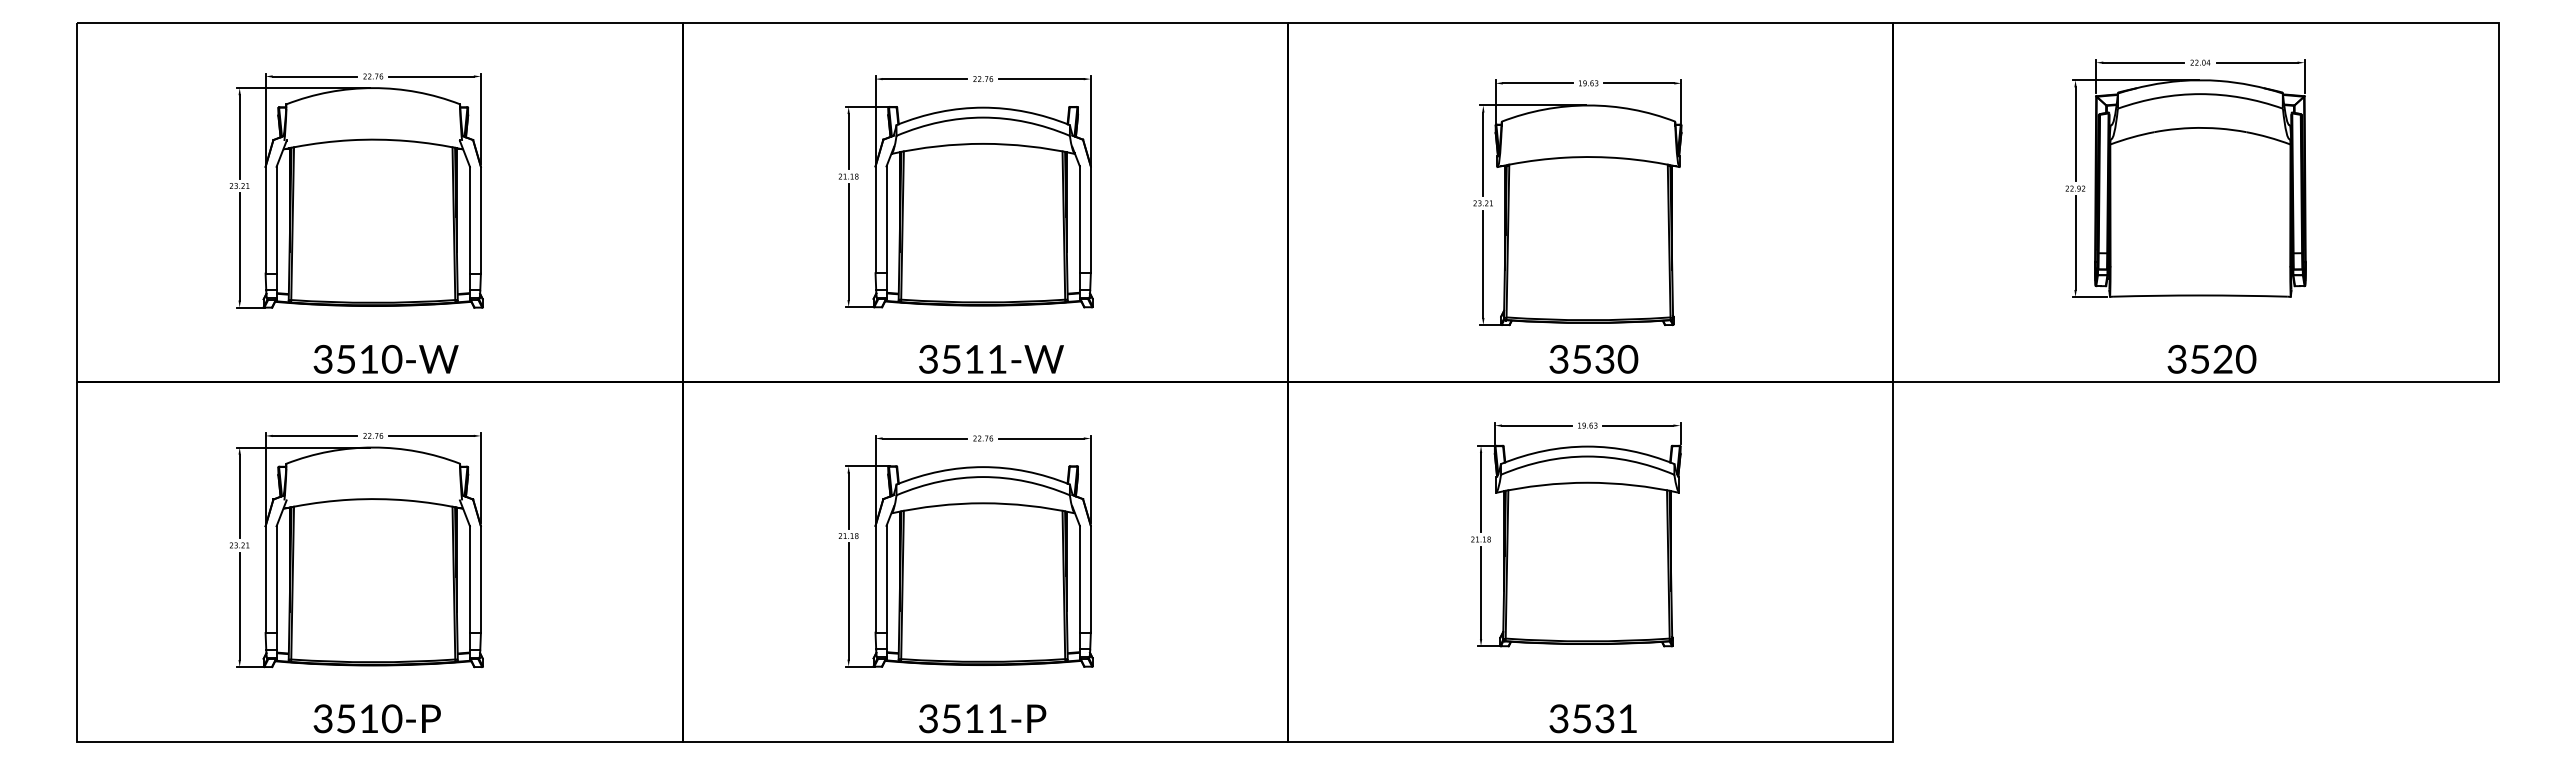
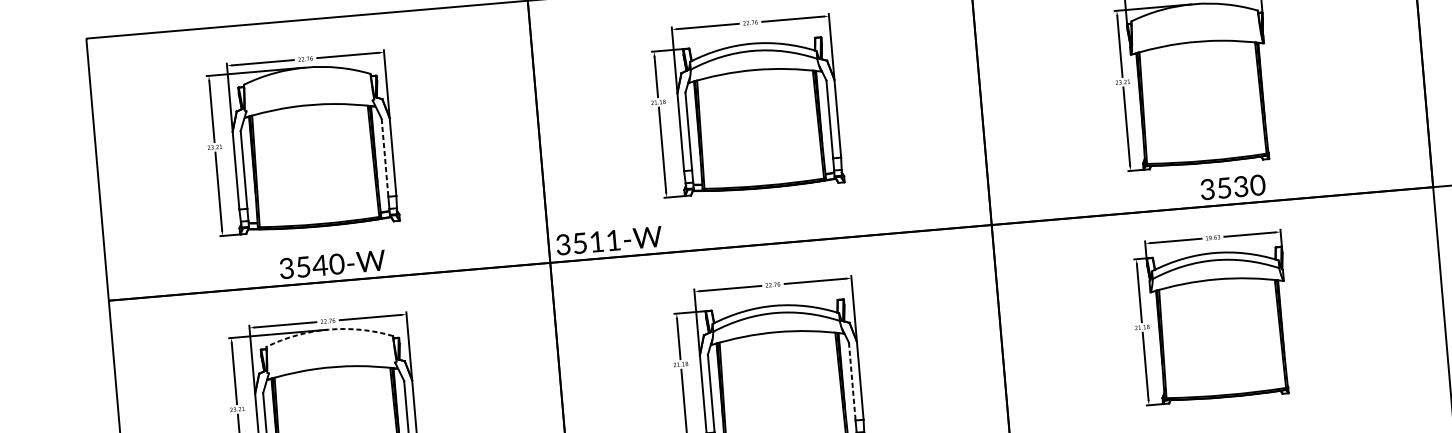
line: (469, 220) -> (384, 158), solid -> dashed
text: (1593, 358) -> (1232, 186), moved
text: (368, 359) -> (319, 265), 3510-W -> 3540-W
text: (991, 359) -> (609, 240), moved
arc: (373, 447) -> (328, 329), solid -> dashed
line: (1079, 579) -> (852, 381), solid -> dashed

